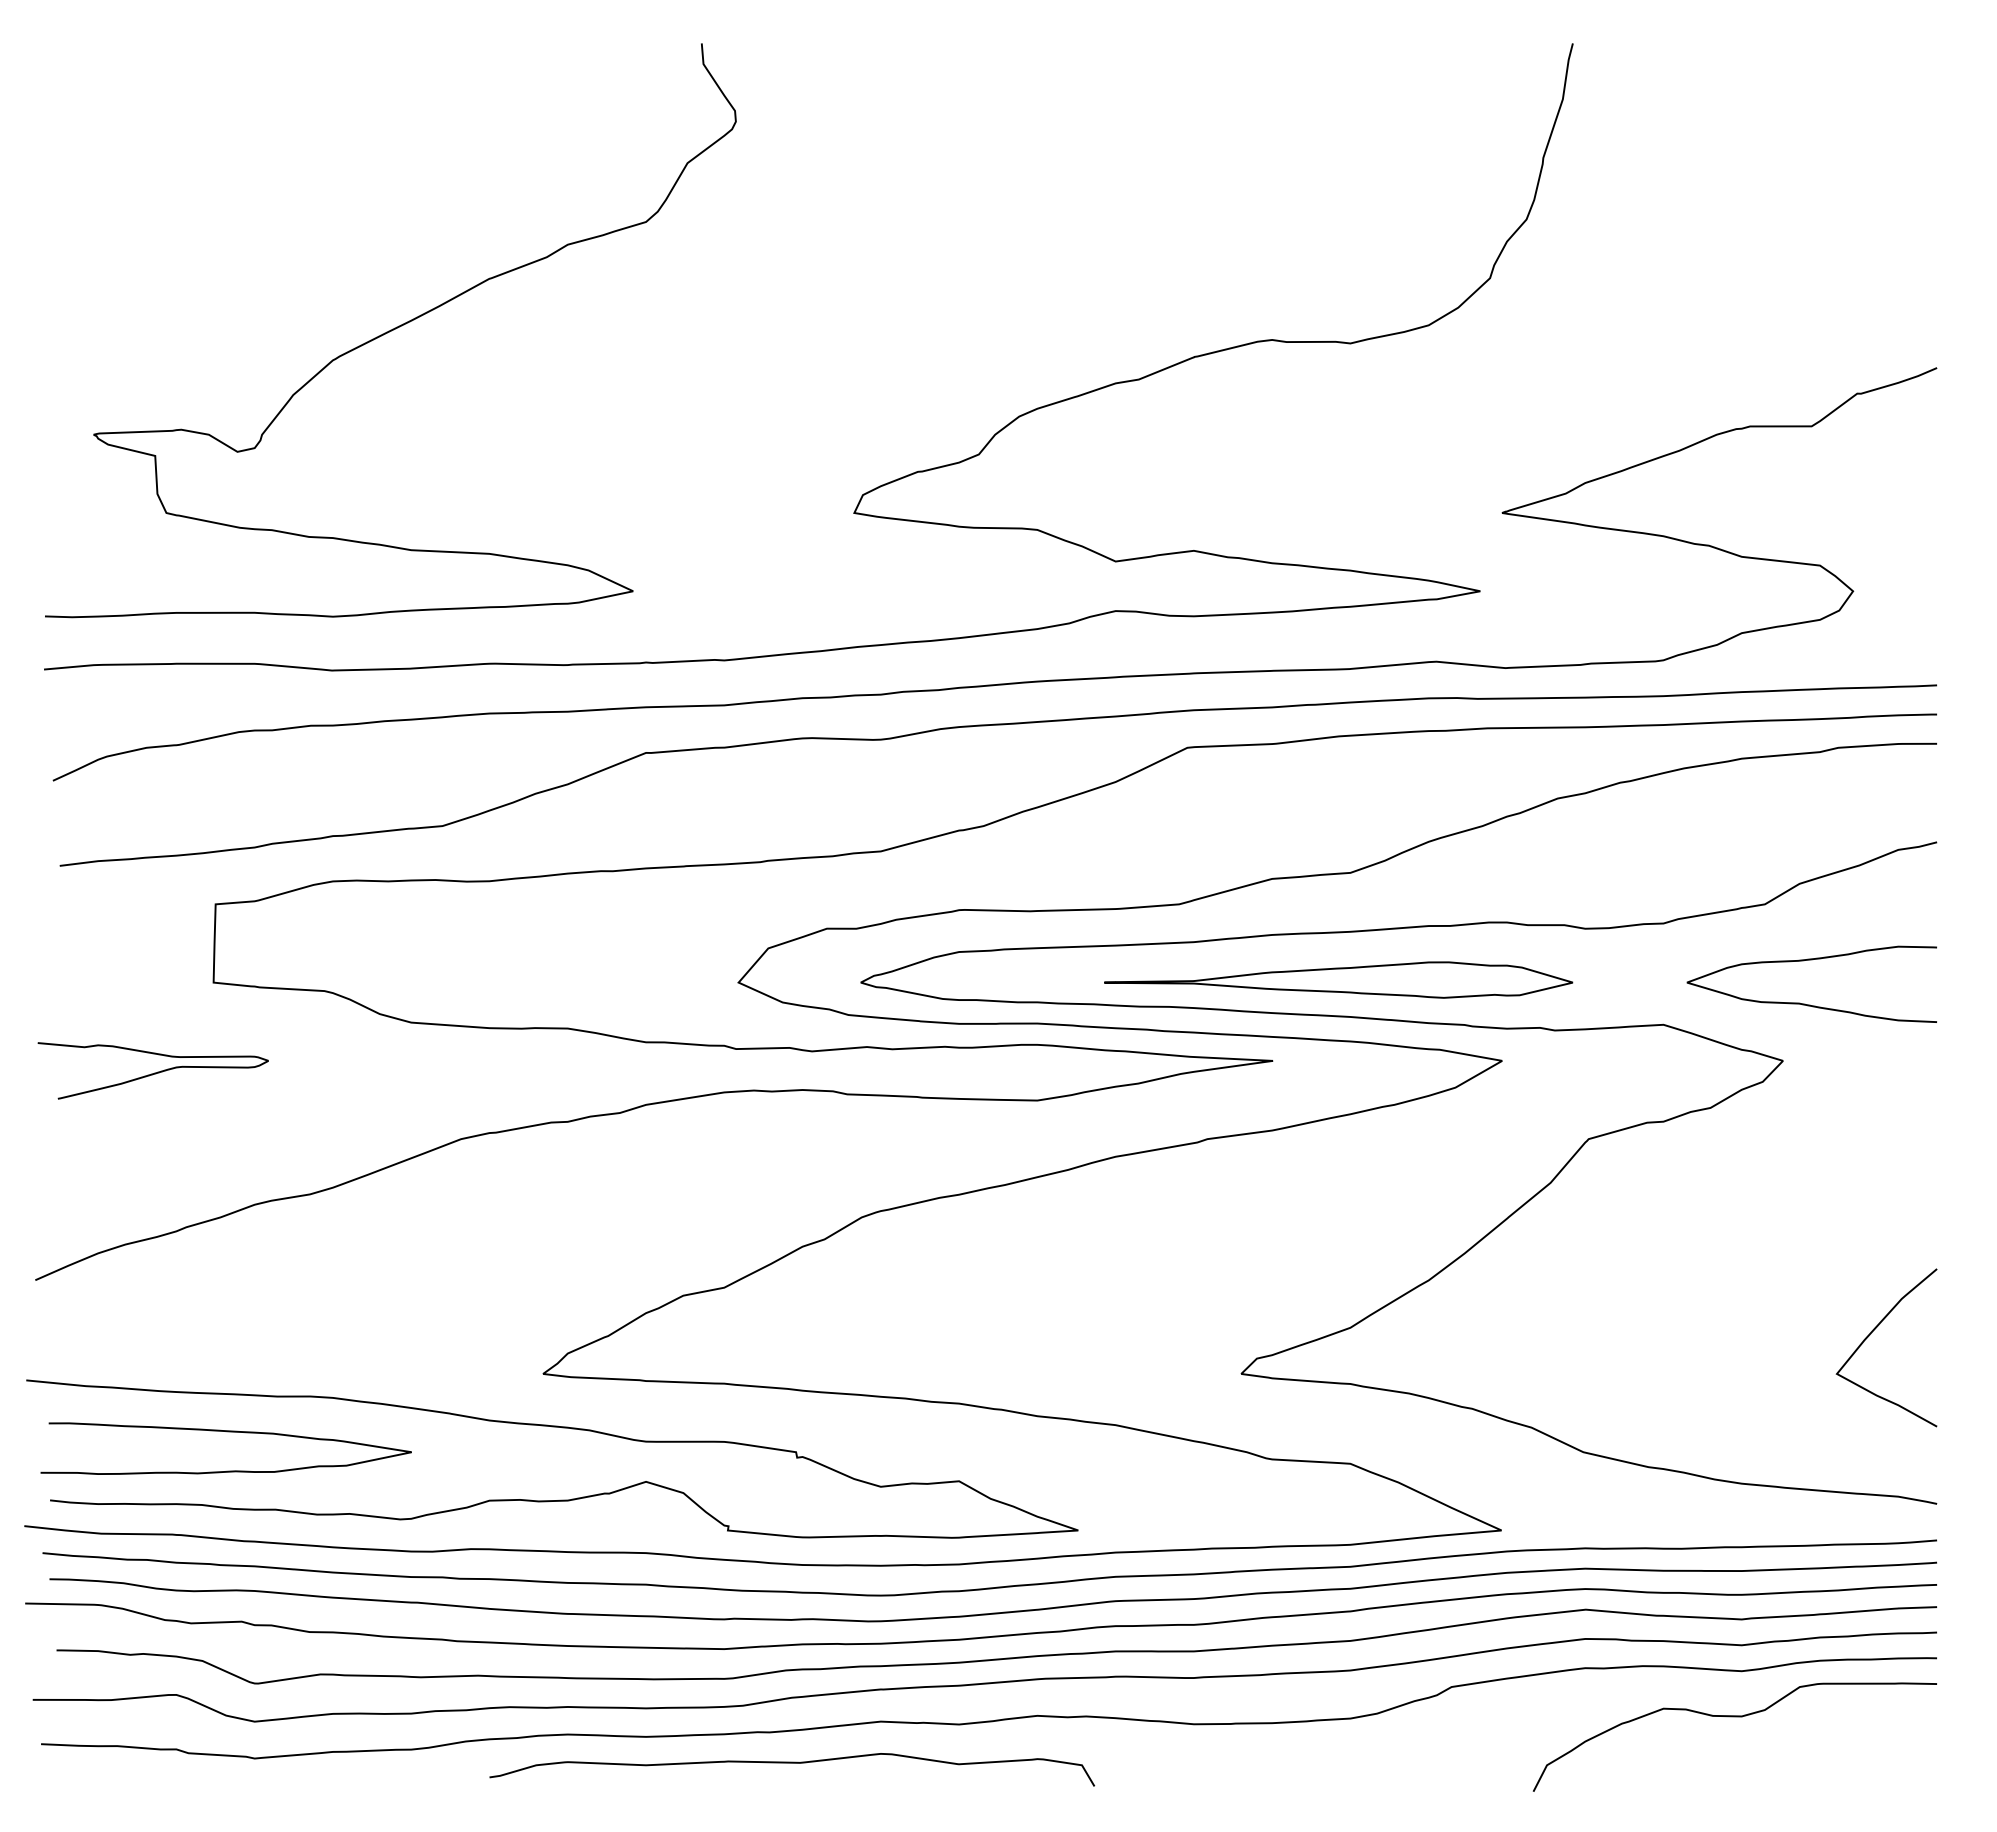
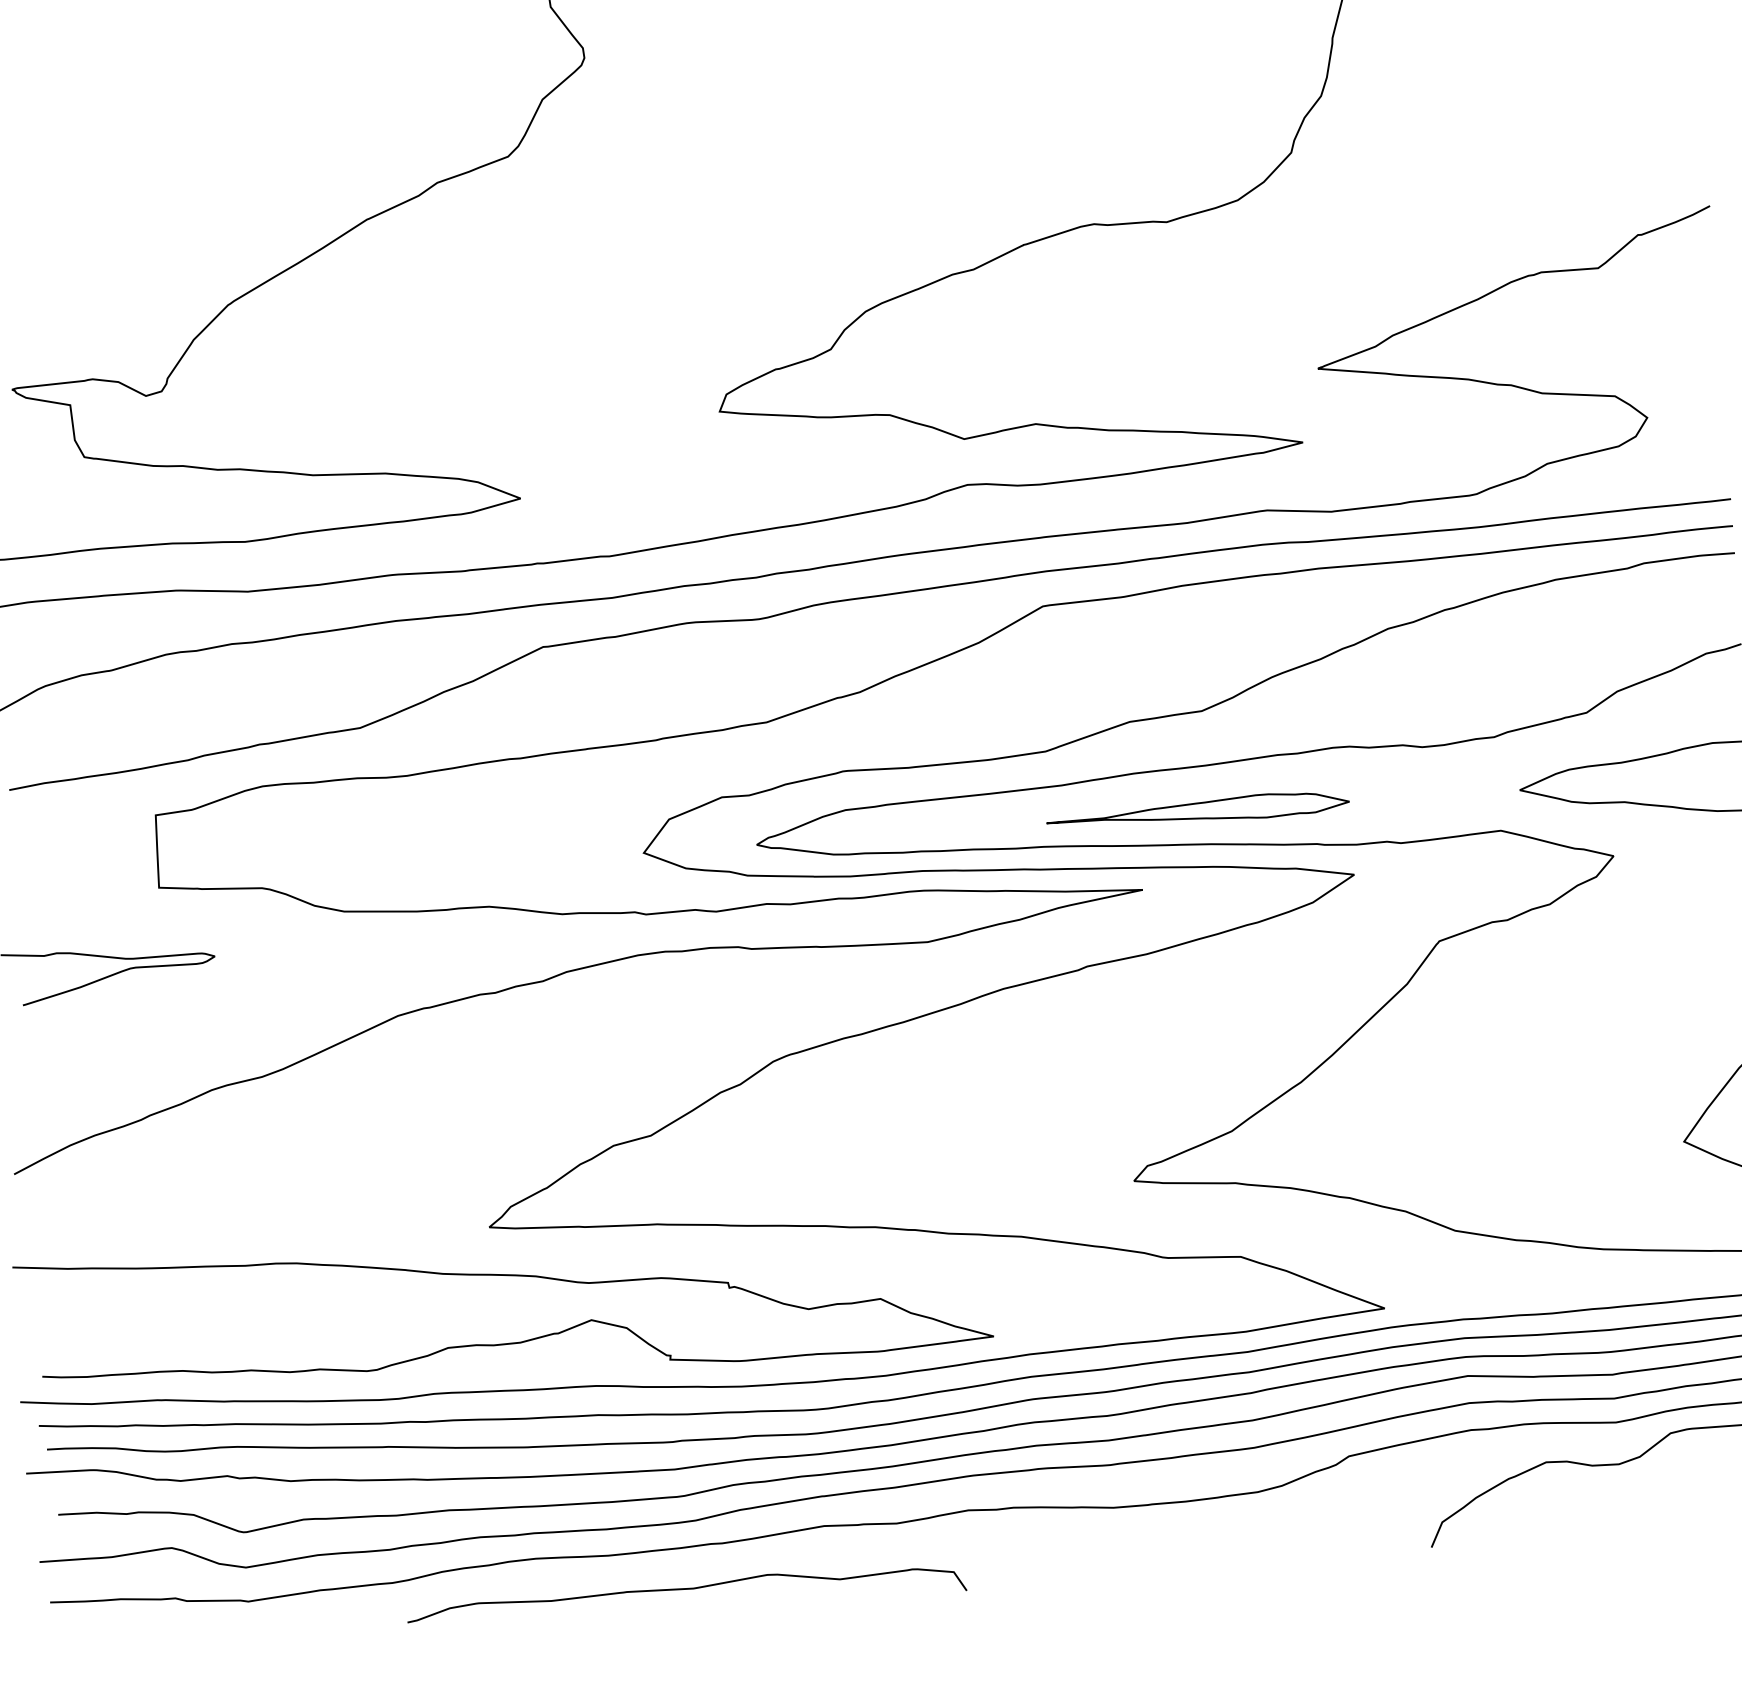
part: (1338, 979) -> (1197, 810), size x0.7
curve: (226, 1432) -> (200, 1302), removed
curve: (792, 1763) -> (686, 1589), moved

